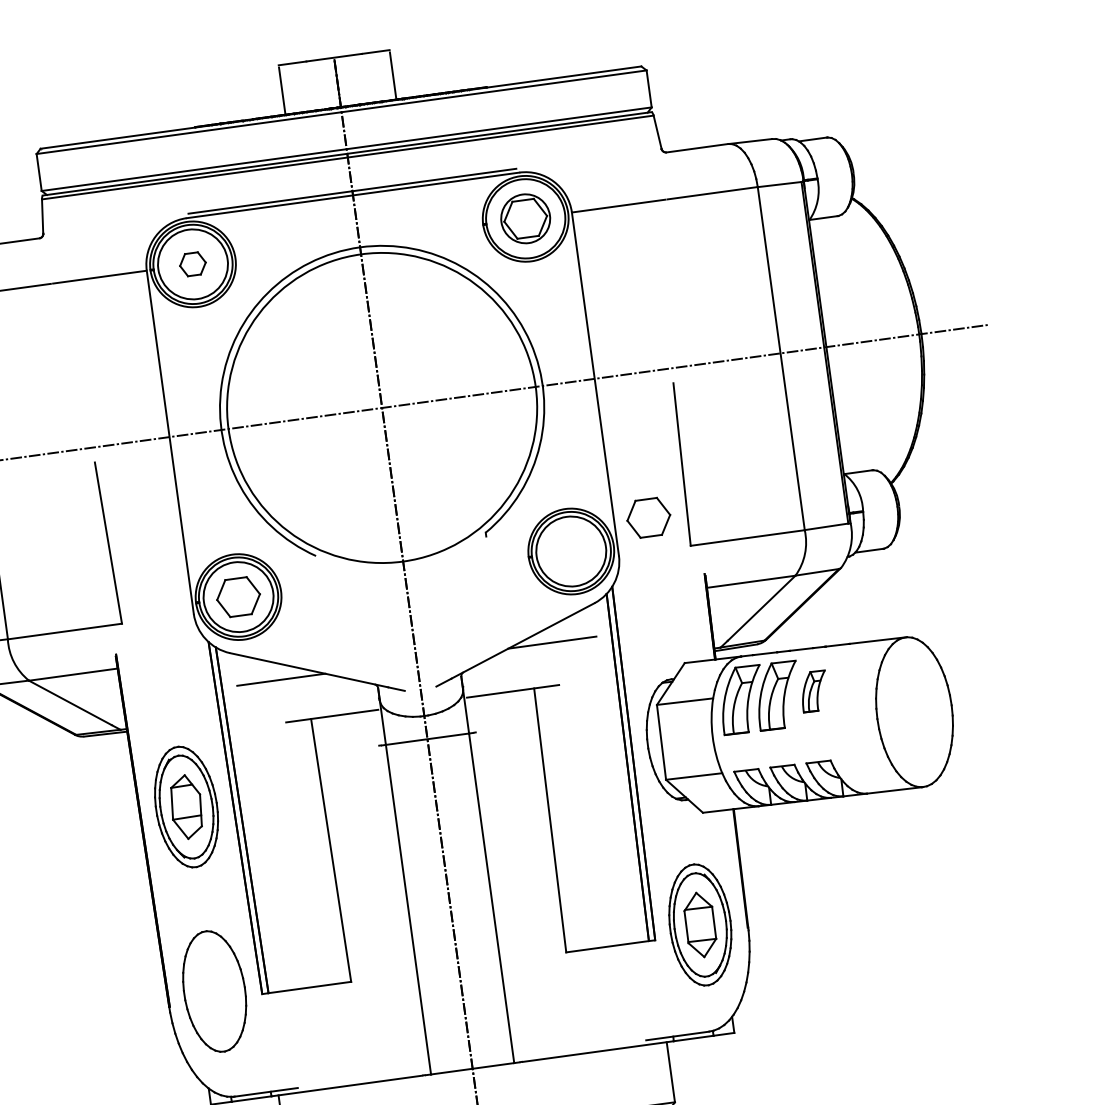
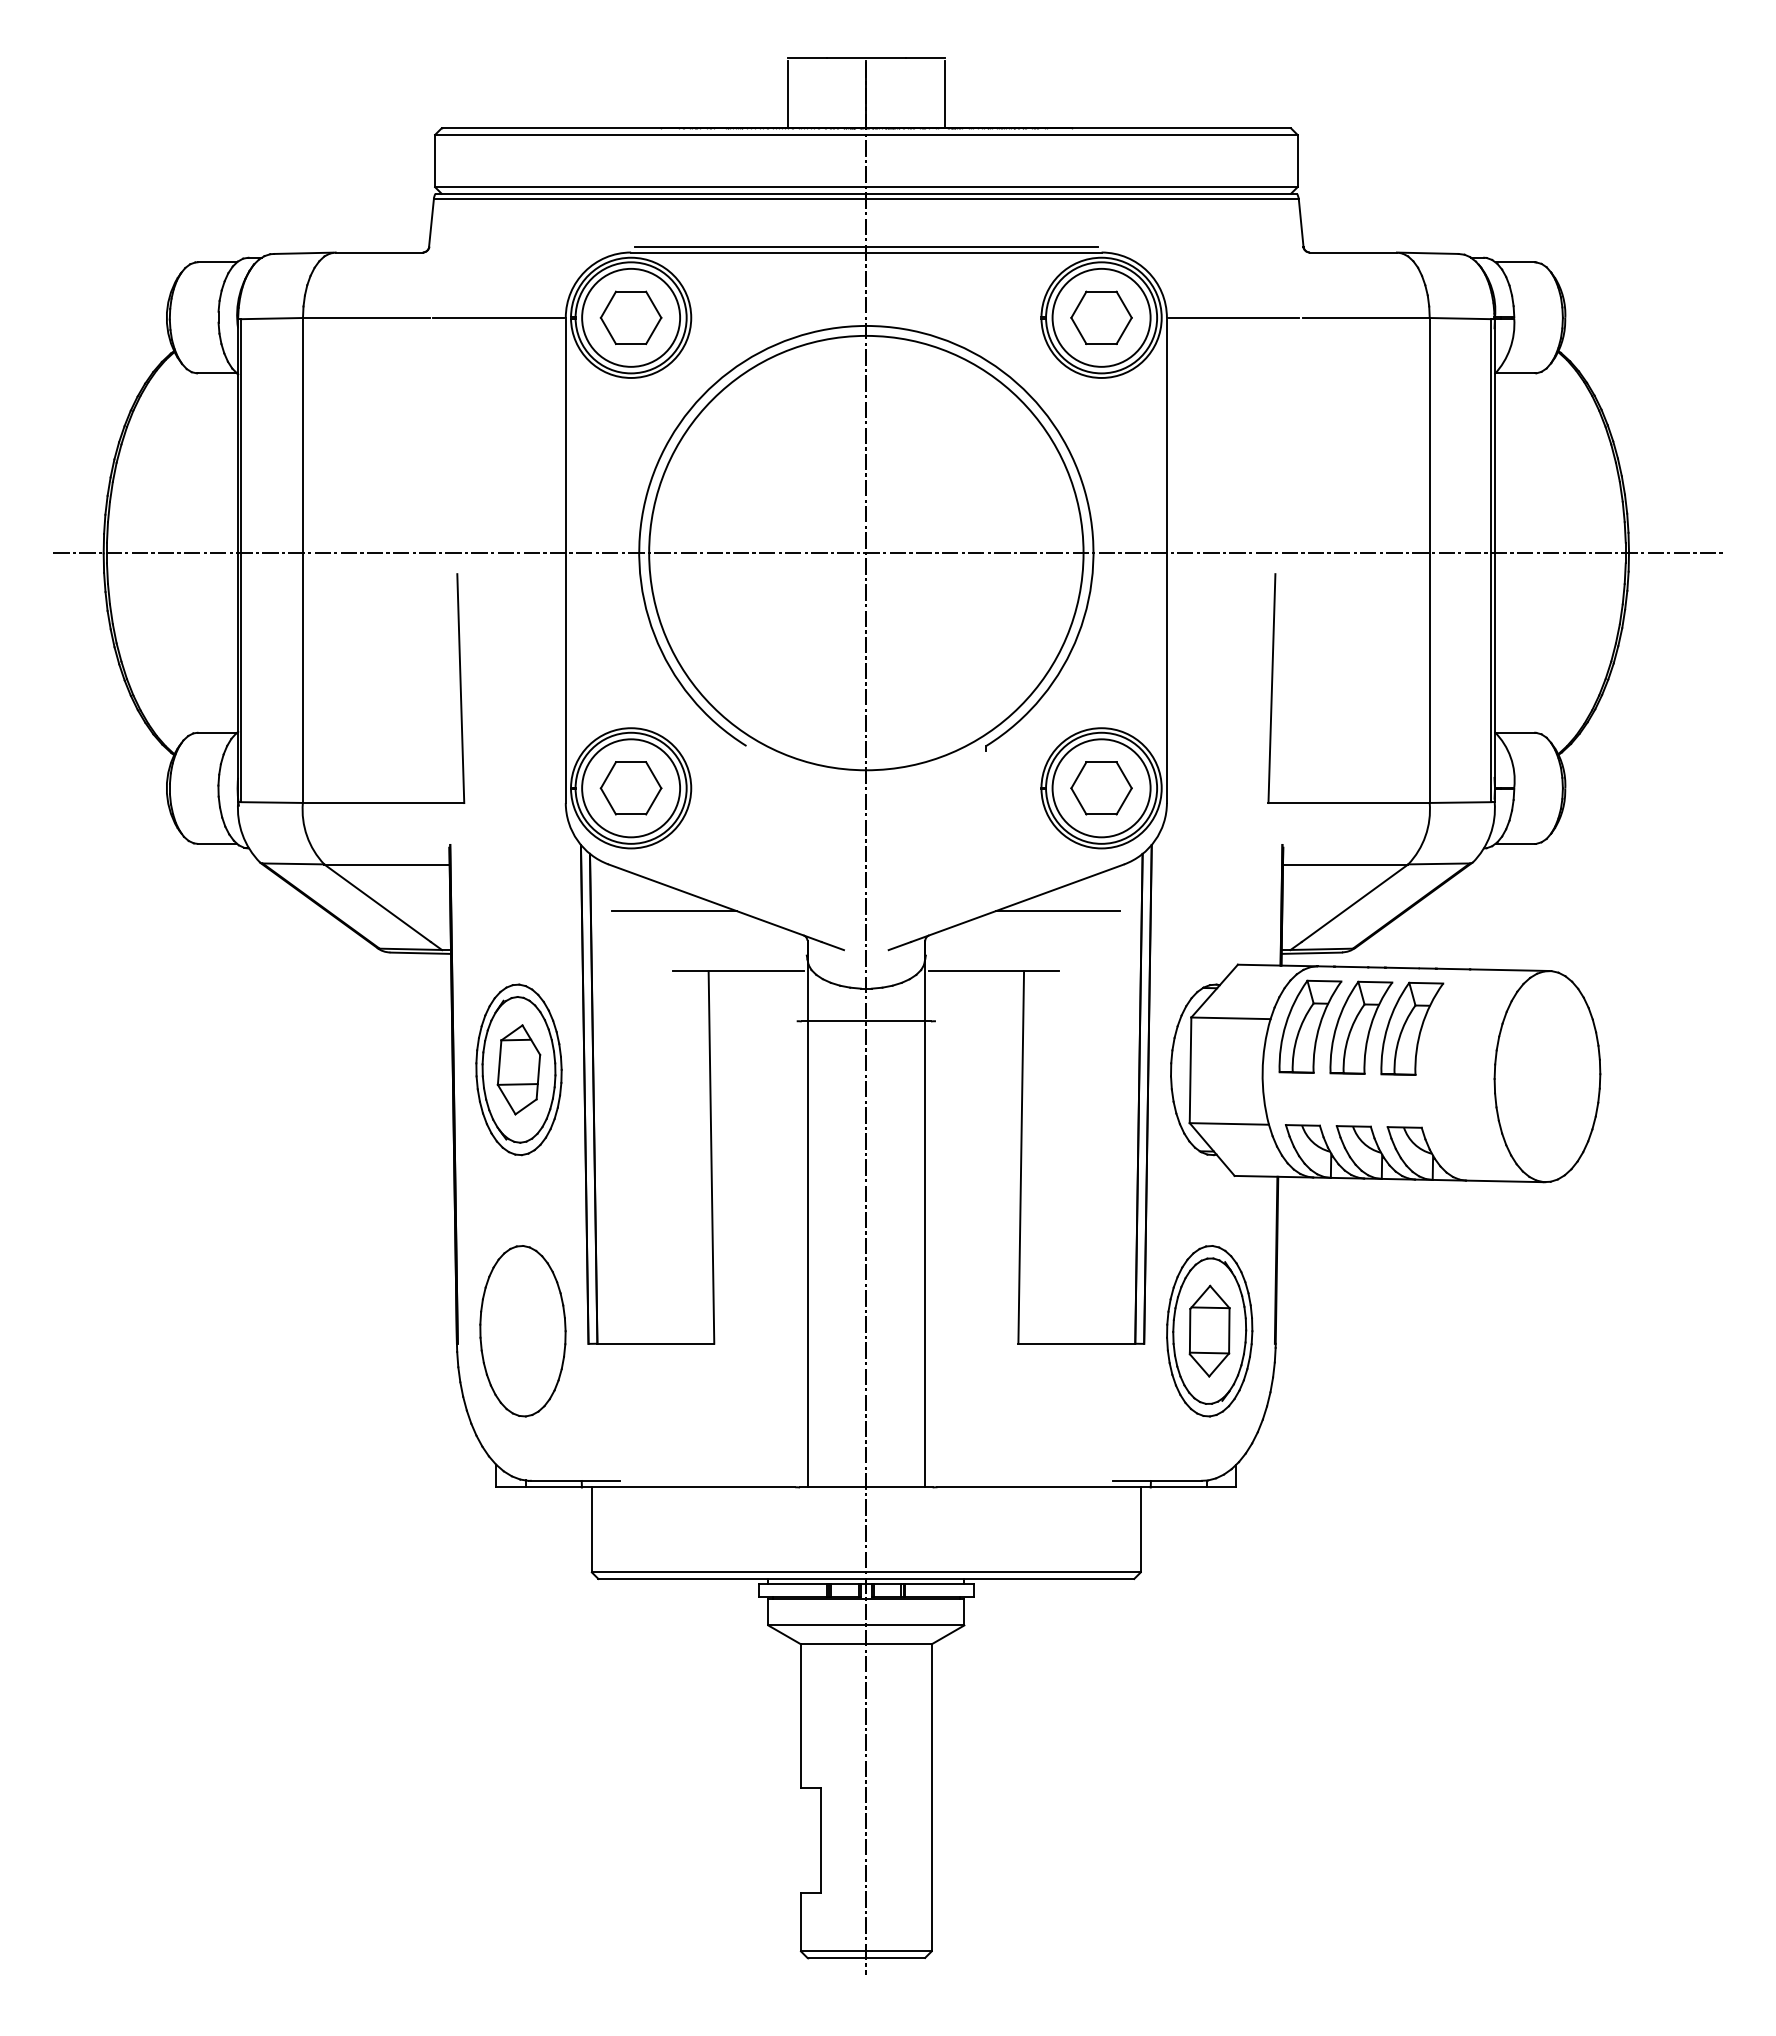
circle: (525, 218) -> (1101, 317), size x1.43
part: (192, 264) -> (630, 317), size x1.67
part: (648, 518) -> (1101, 788), moved
part: (814, 691) -> (1412, 1028), size x1.67

